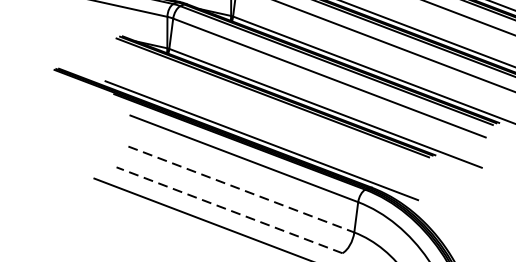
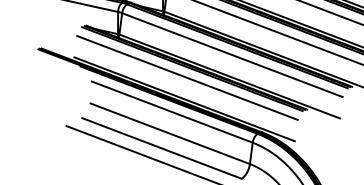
line: (265, 109) -> (187, 77), added
line: (241, 189) -> (170, 133), dashed -> solid
line: (228, 210) -> (161, 148), dashed -> solid

